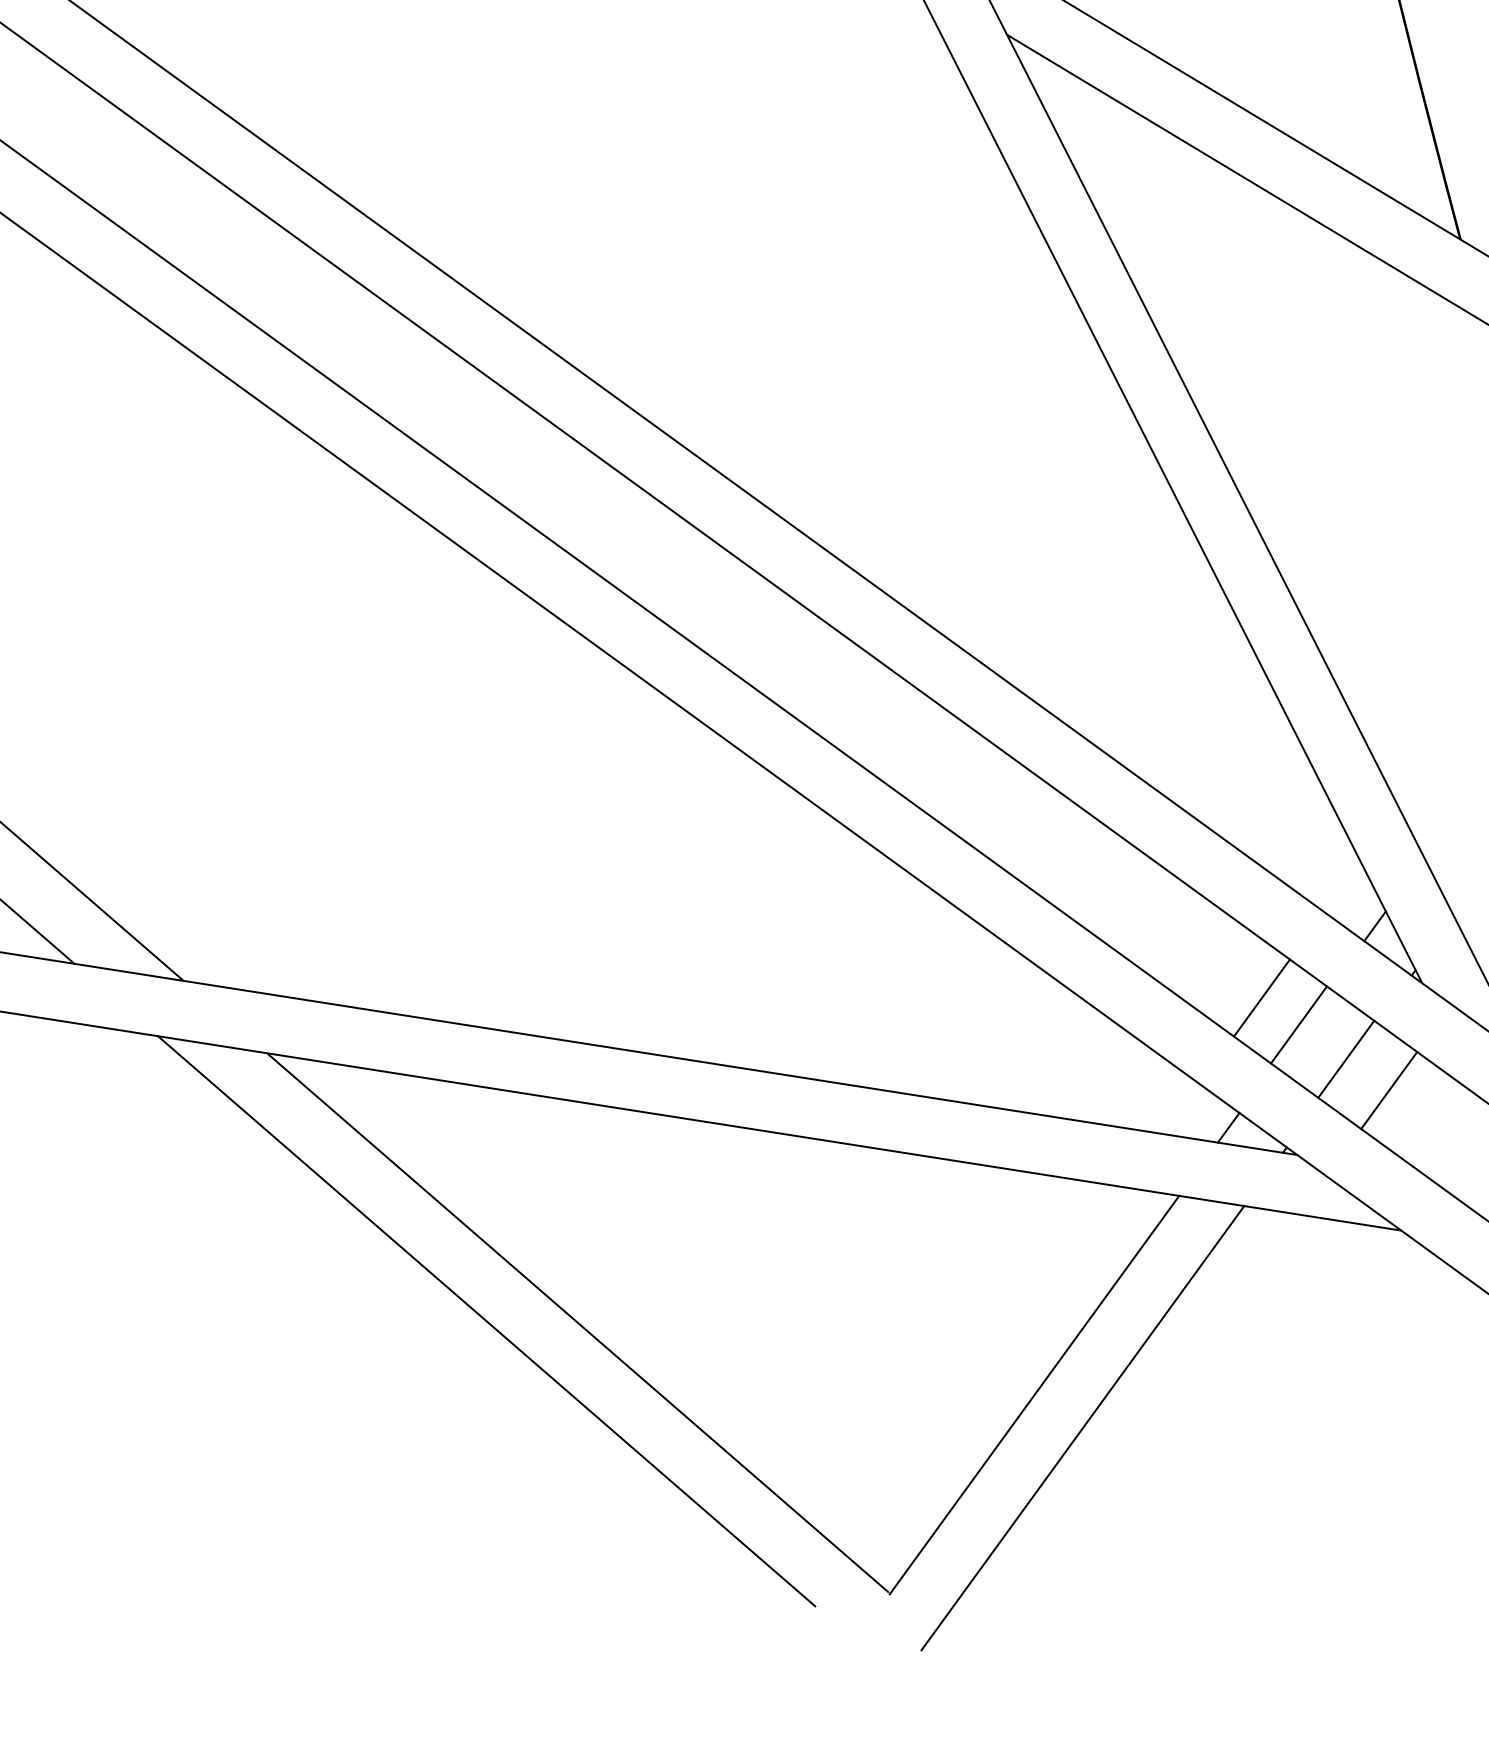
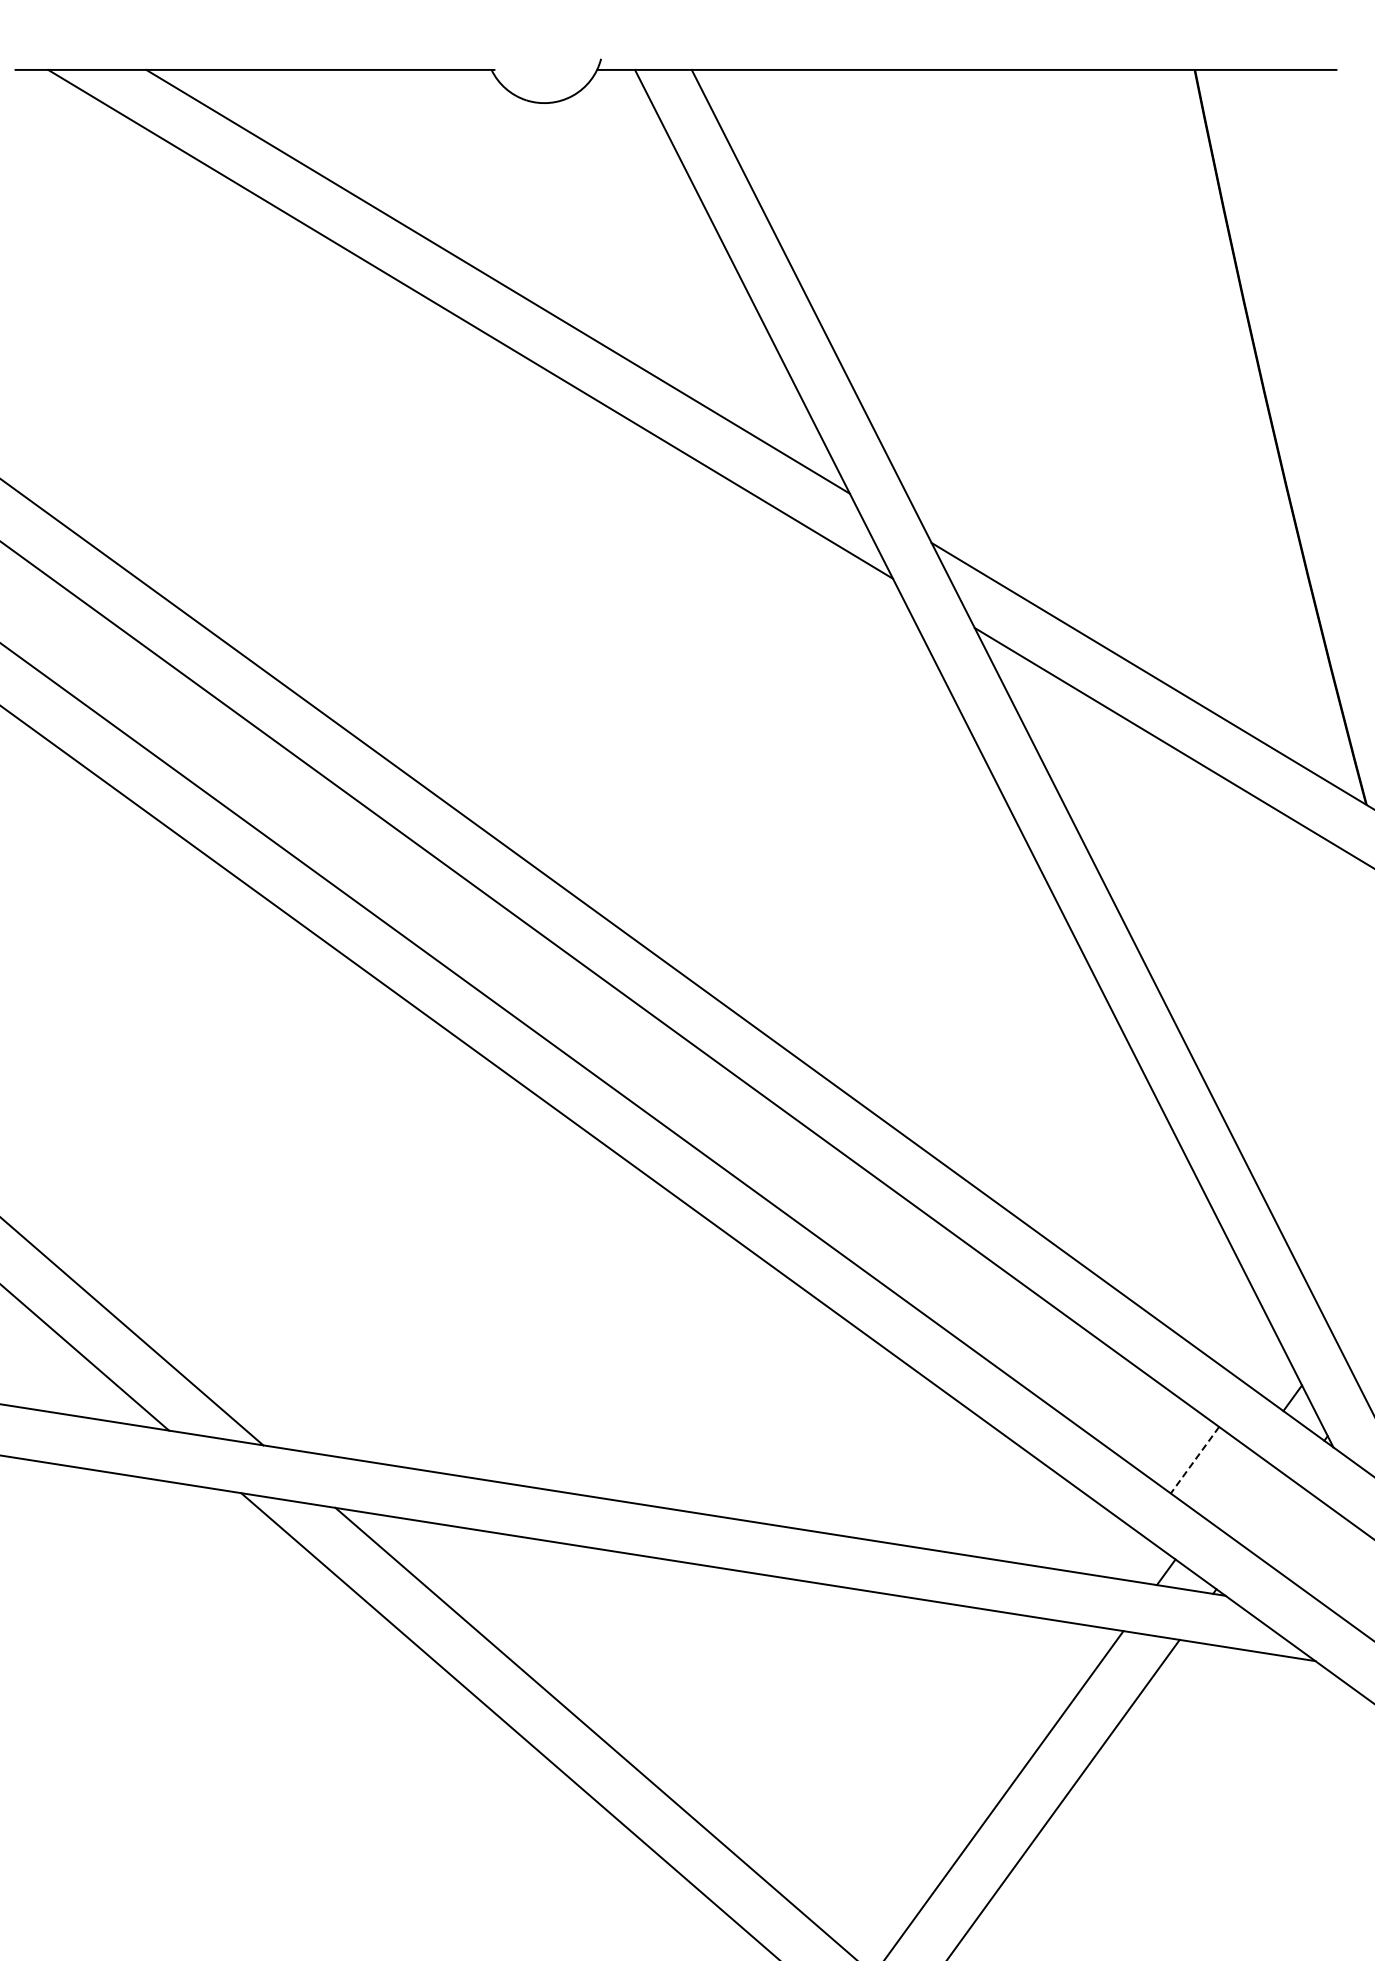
line: (1261, 998) -> (1194, 1460), solid -> dashed
line: (1298, 1025) -> (1226, 1483), removed
line: (1345, 1058) -> (1267, 1512), removed
line: (1388, 1089) -> (1304, 1539), removed

